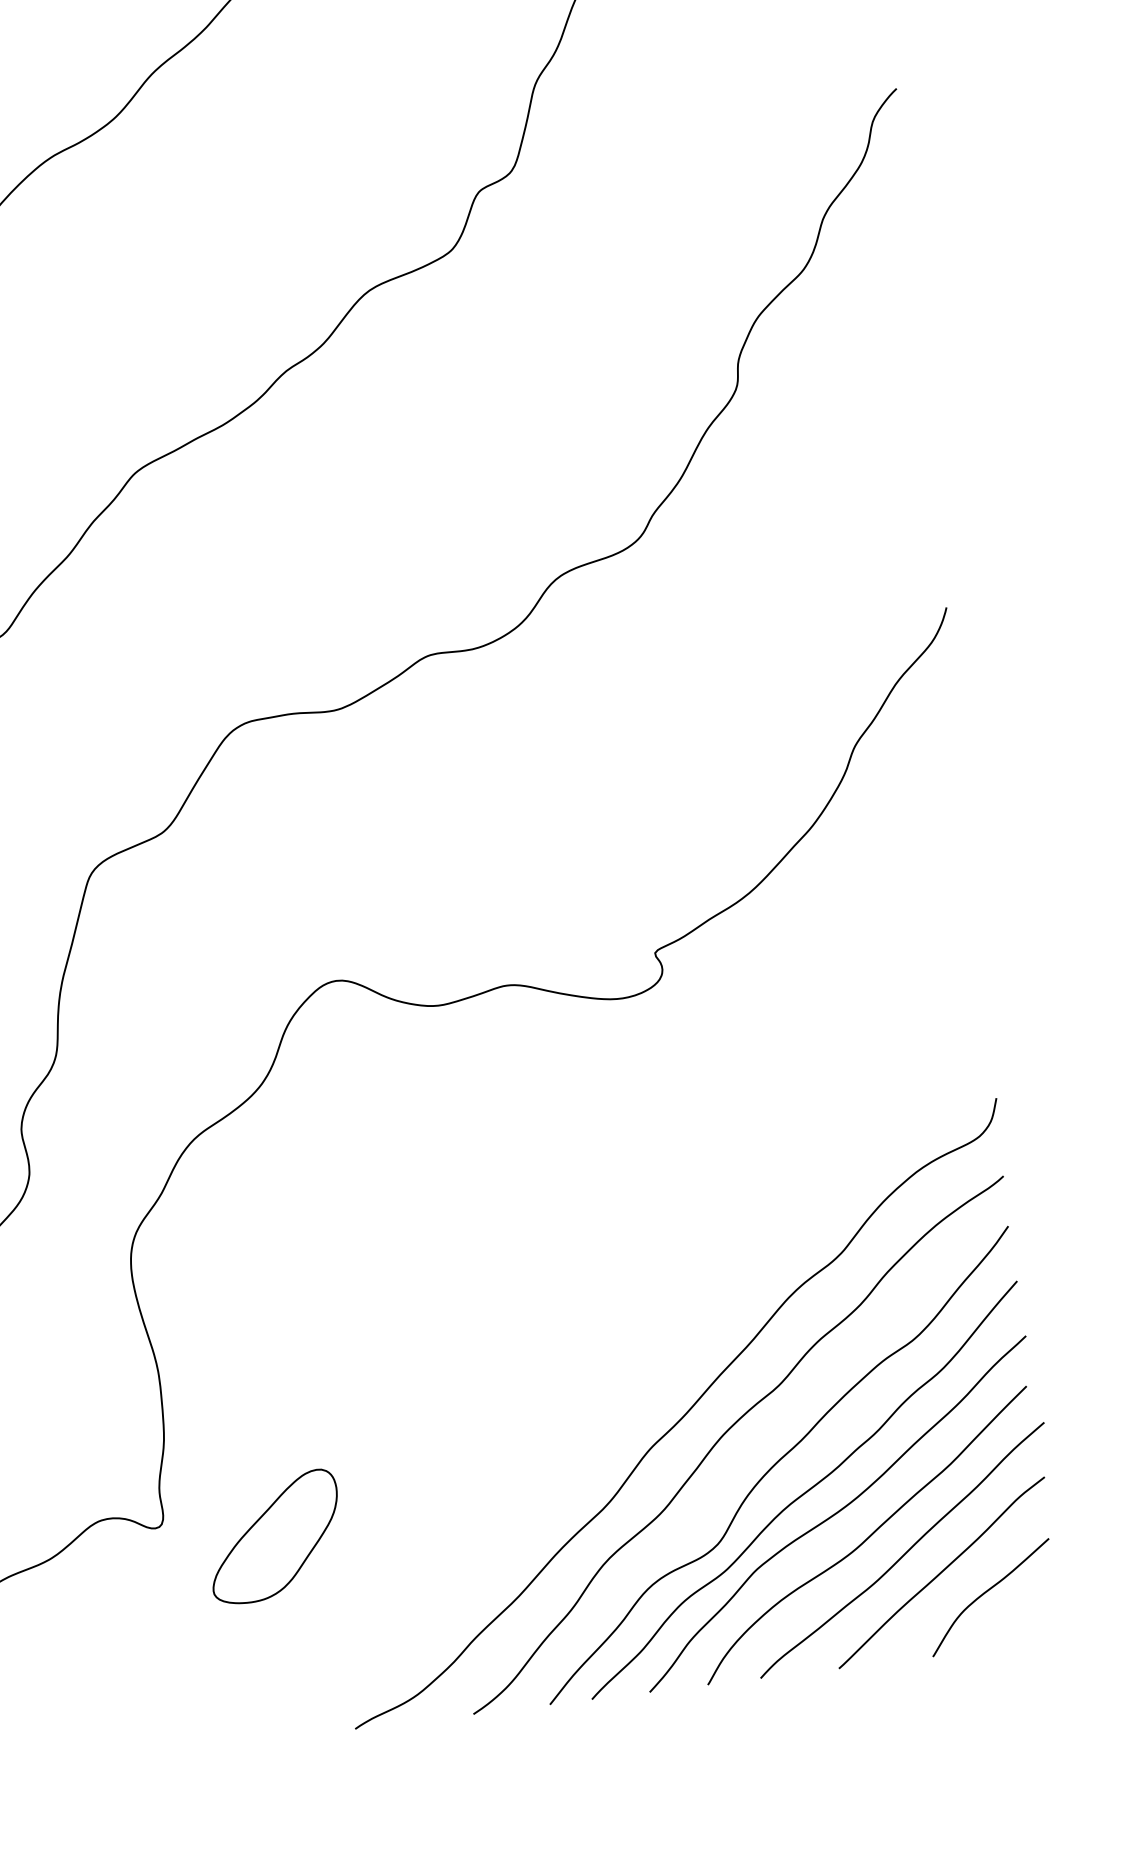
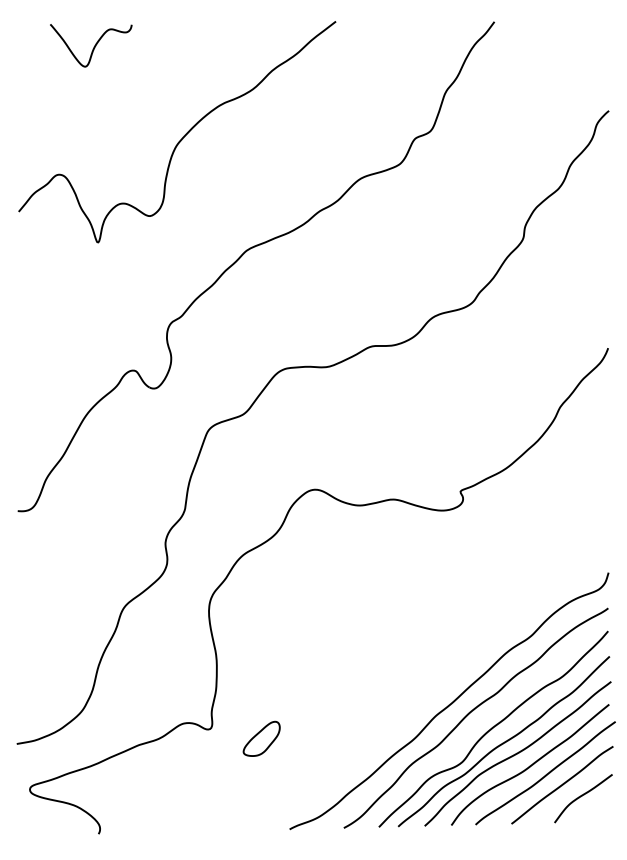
part: (273, 1536) -> (261, 738), size x0.6

